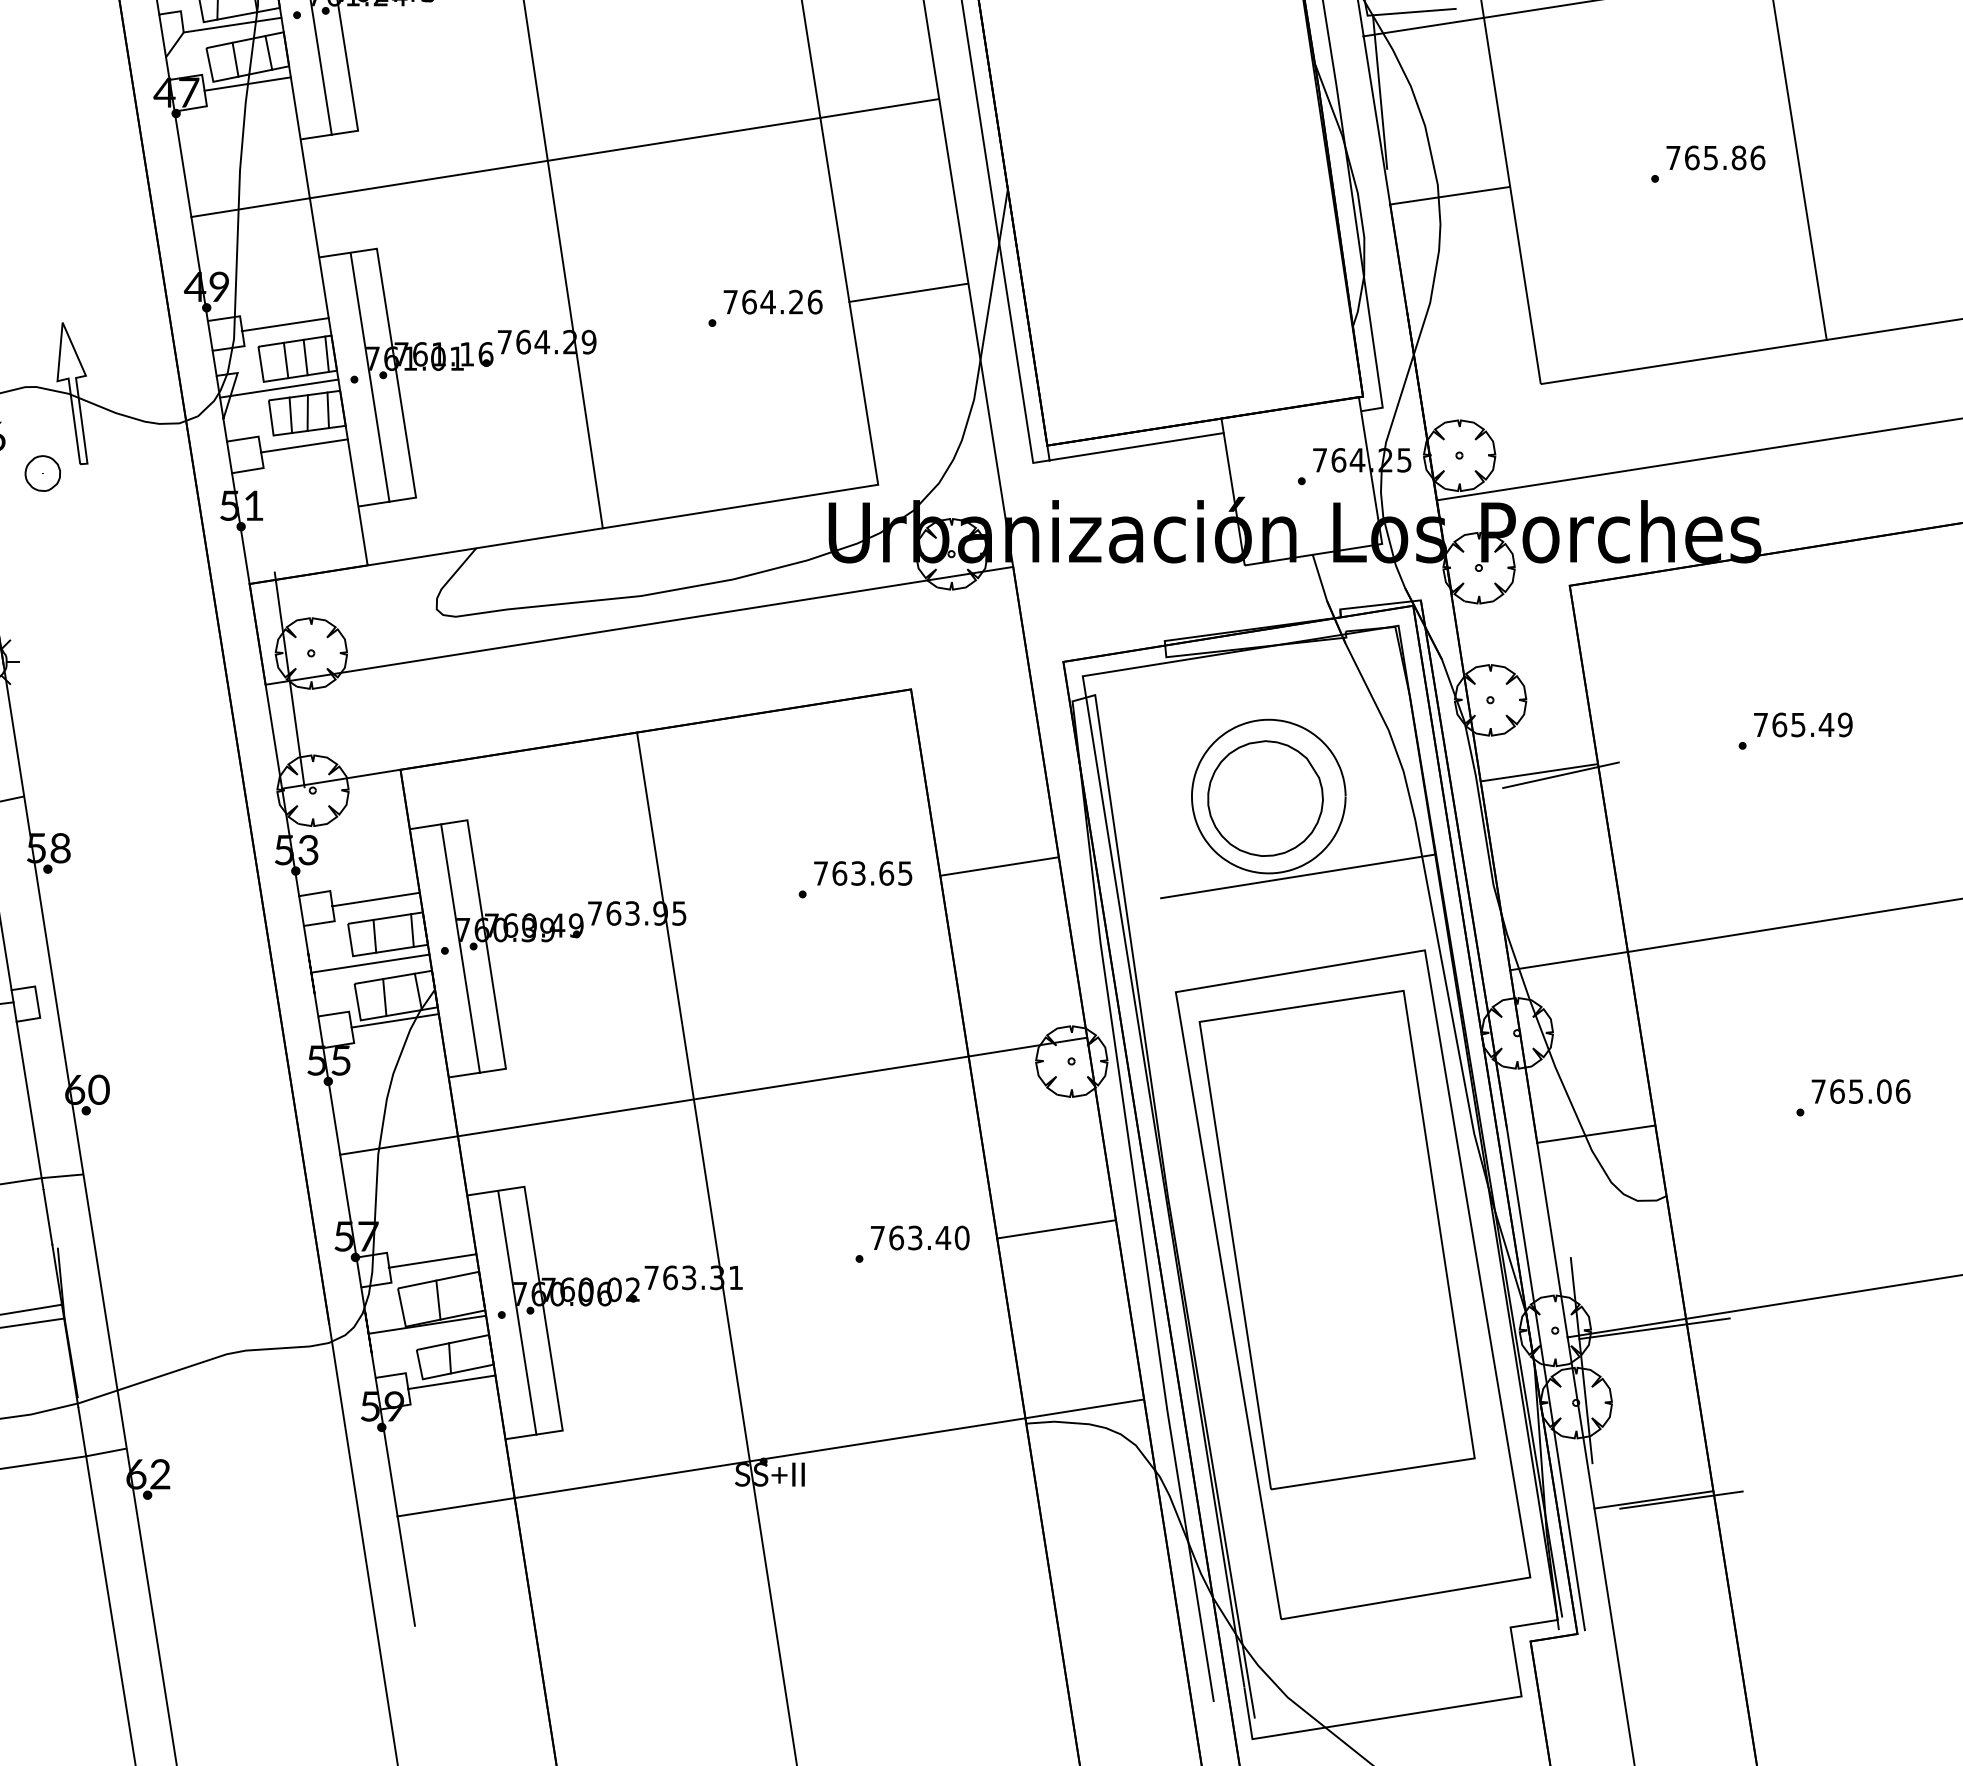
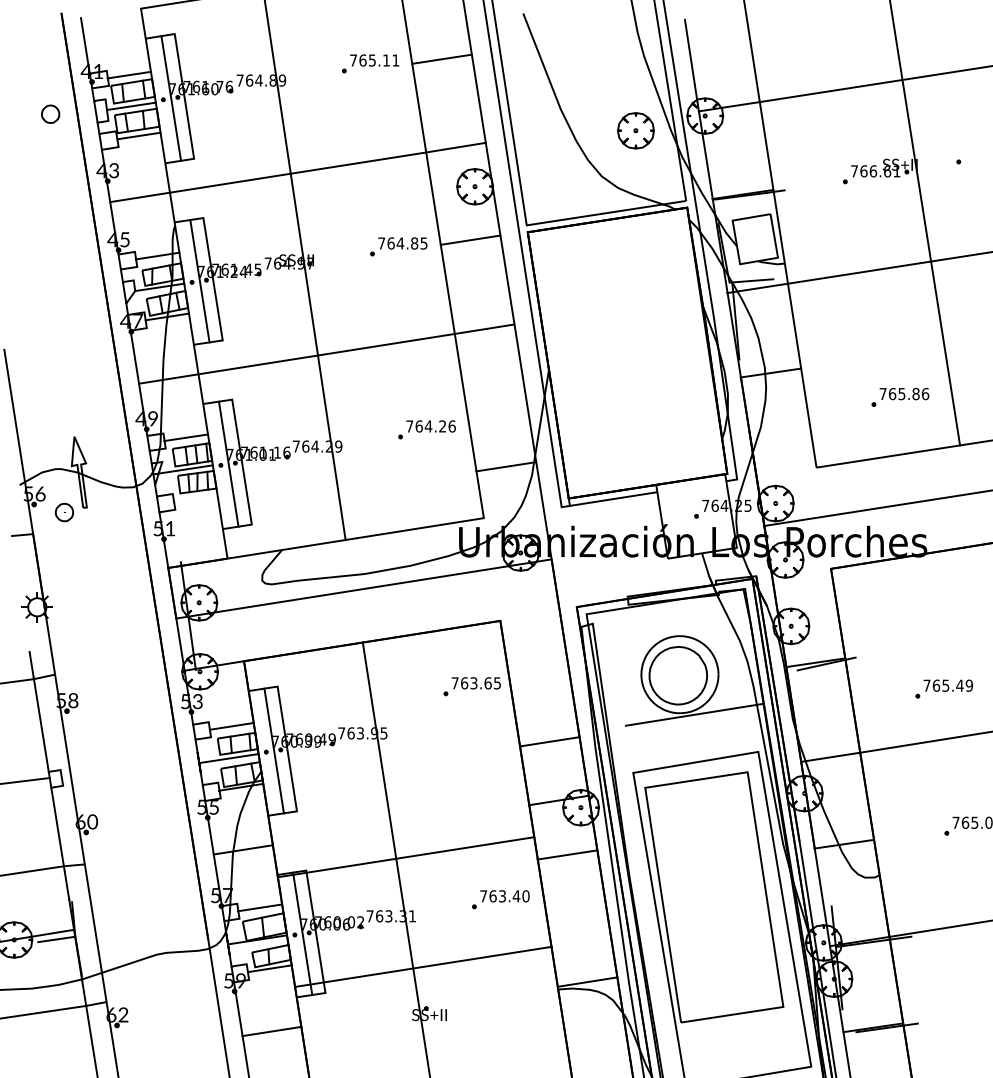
part: (1708, 164) -> (900, 397), moved
line: (909, 292) -> (506, 466), moved
line: (303, 445) -> (195, 498), removed
part: (1795, 730) -> (944, 688), moved
line: (998, 865) -> (549, 741), moved
part: (853, 879) -> (471, 686), moved
line: (712, 1096) -> (405, 857), moved
line: (1056, 1228) -> (567, 854), moved
line: (769, 1457) -> (423, 966), moved

